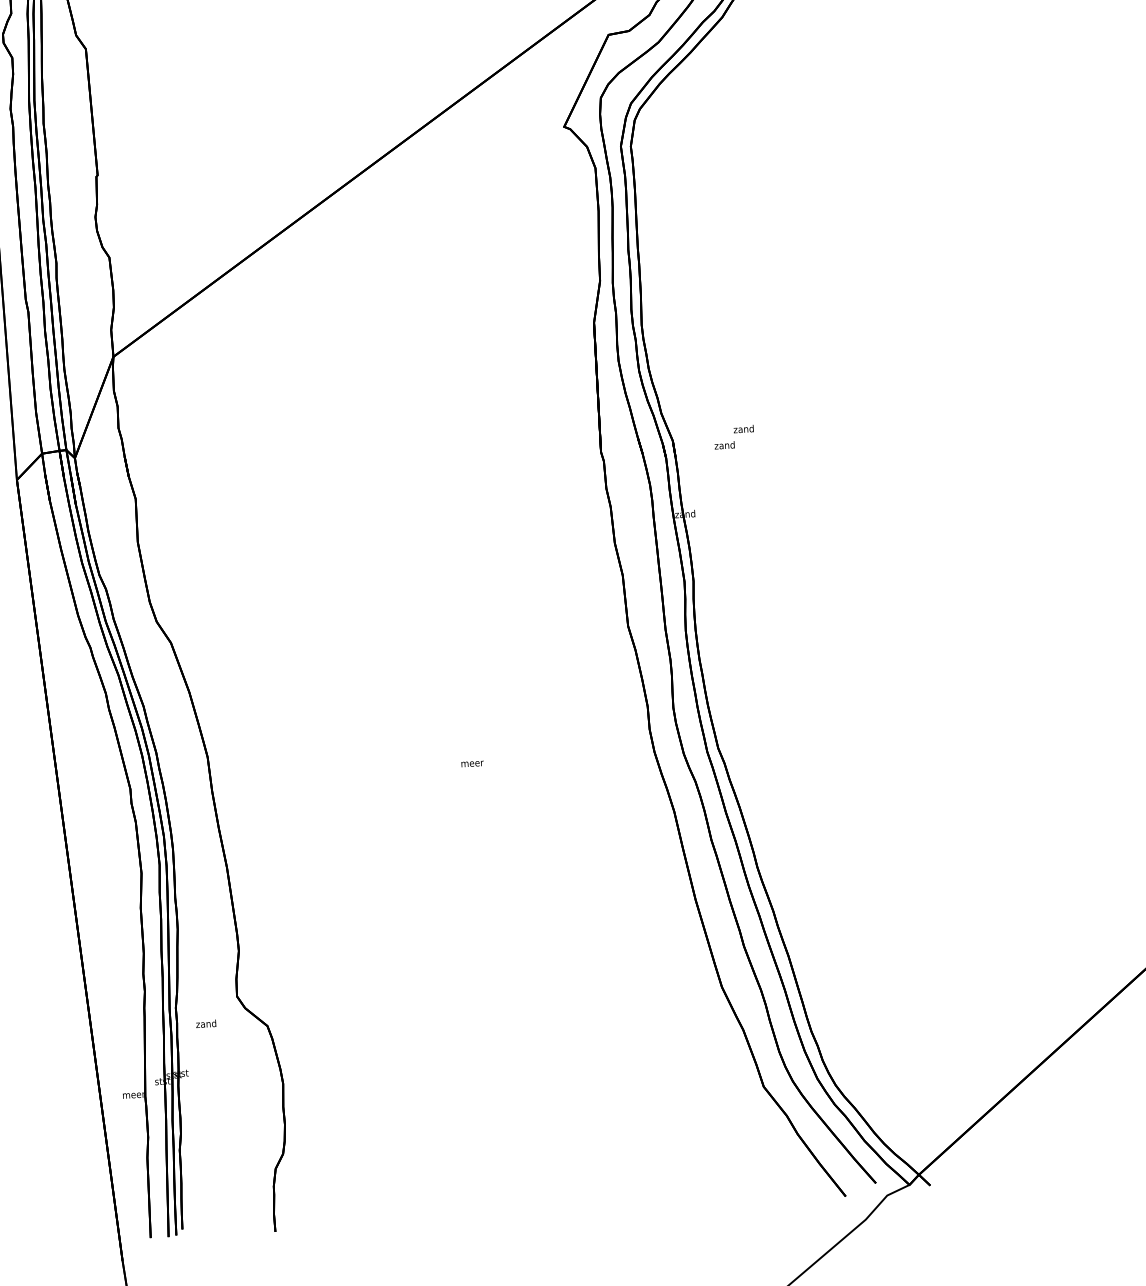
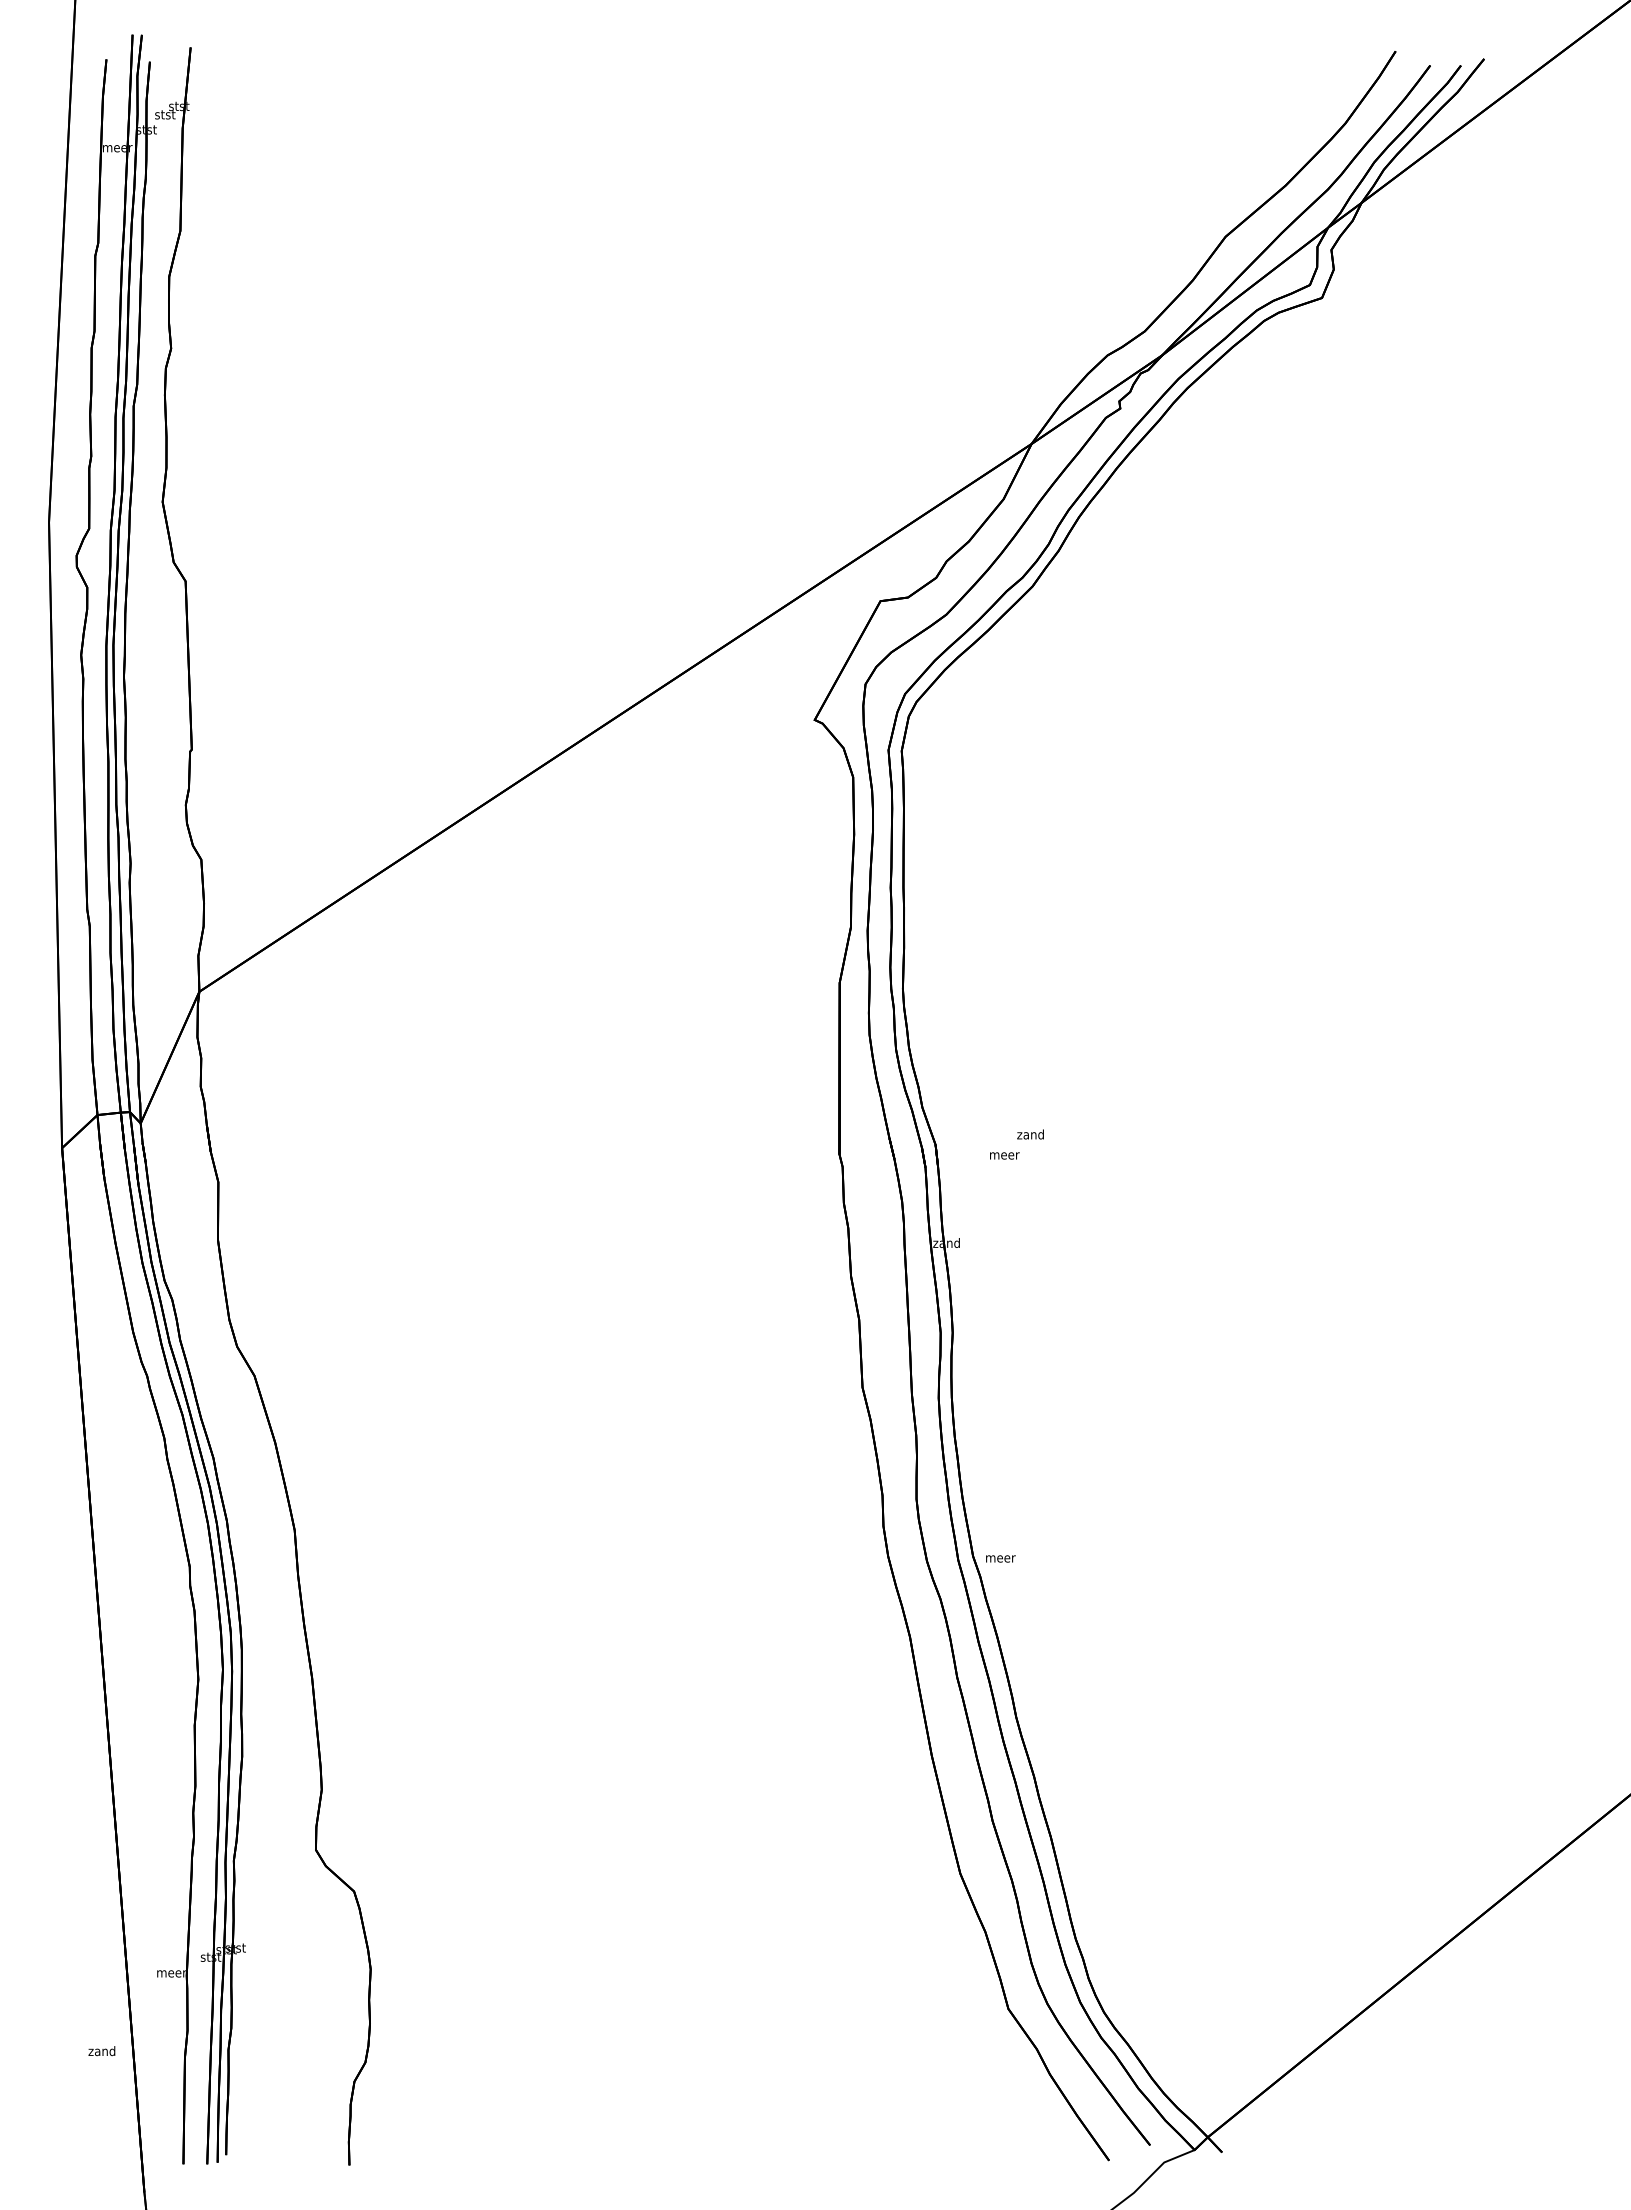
text: (724, 445) -> (1004, 1154), zand -> meer
text: (472, 763) -> (1000, 1558), moved
text: (205, 1024) -> (101, 2051), moved

